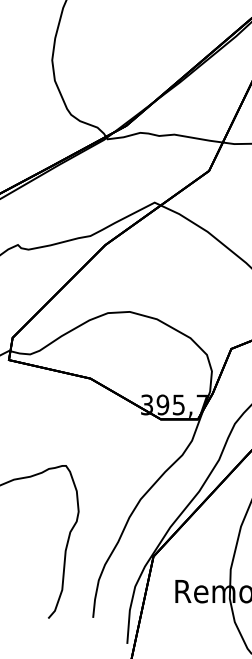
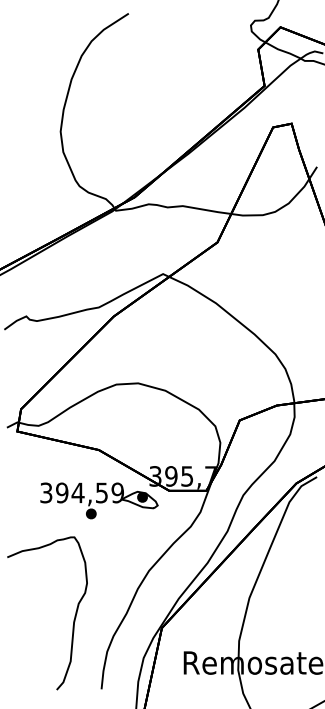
part: (91, 429) -> (99, 500), added

